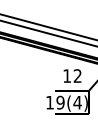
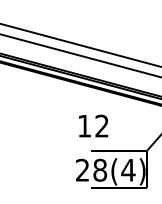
text: (72, 75) -> (93, 125), moved
text: (55, 102) -> (91, 169), 19(4) -> 28(4)

